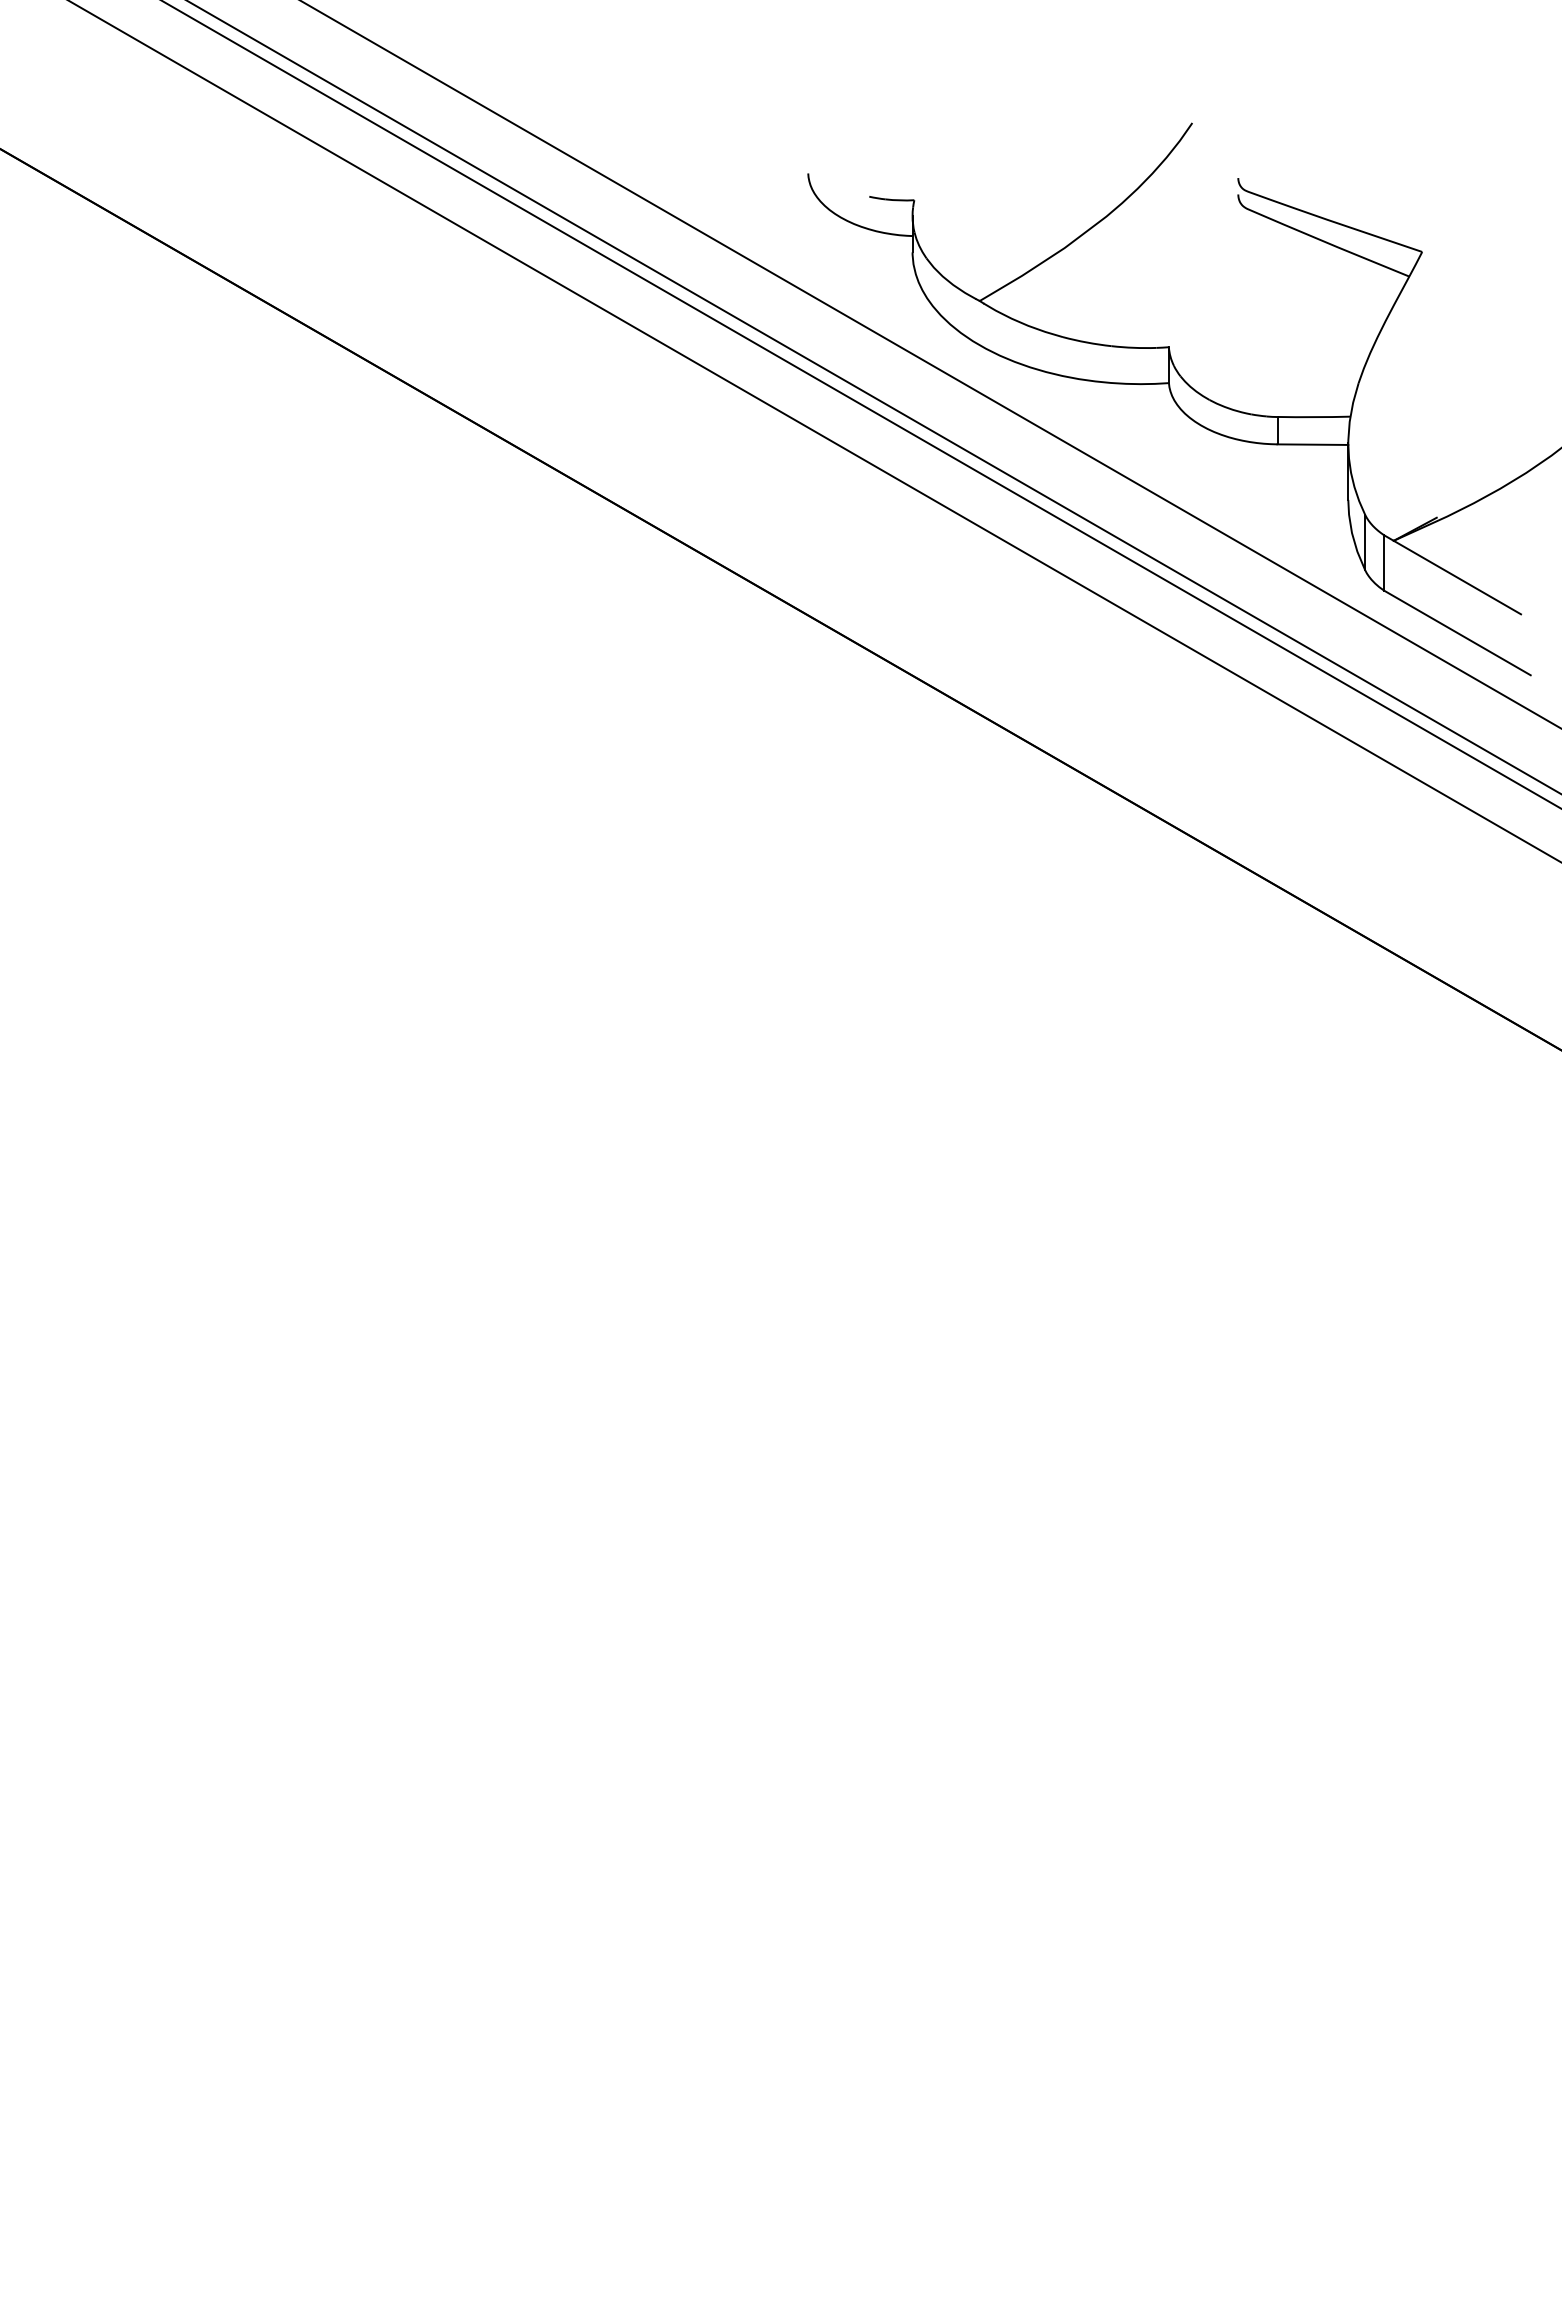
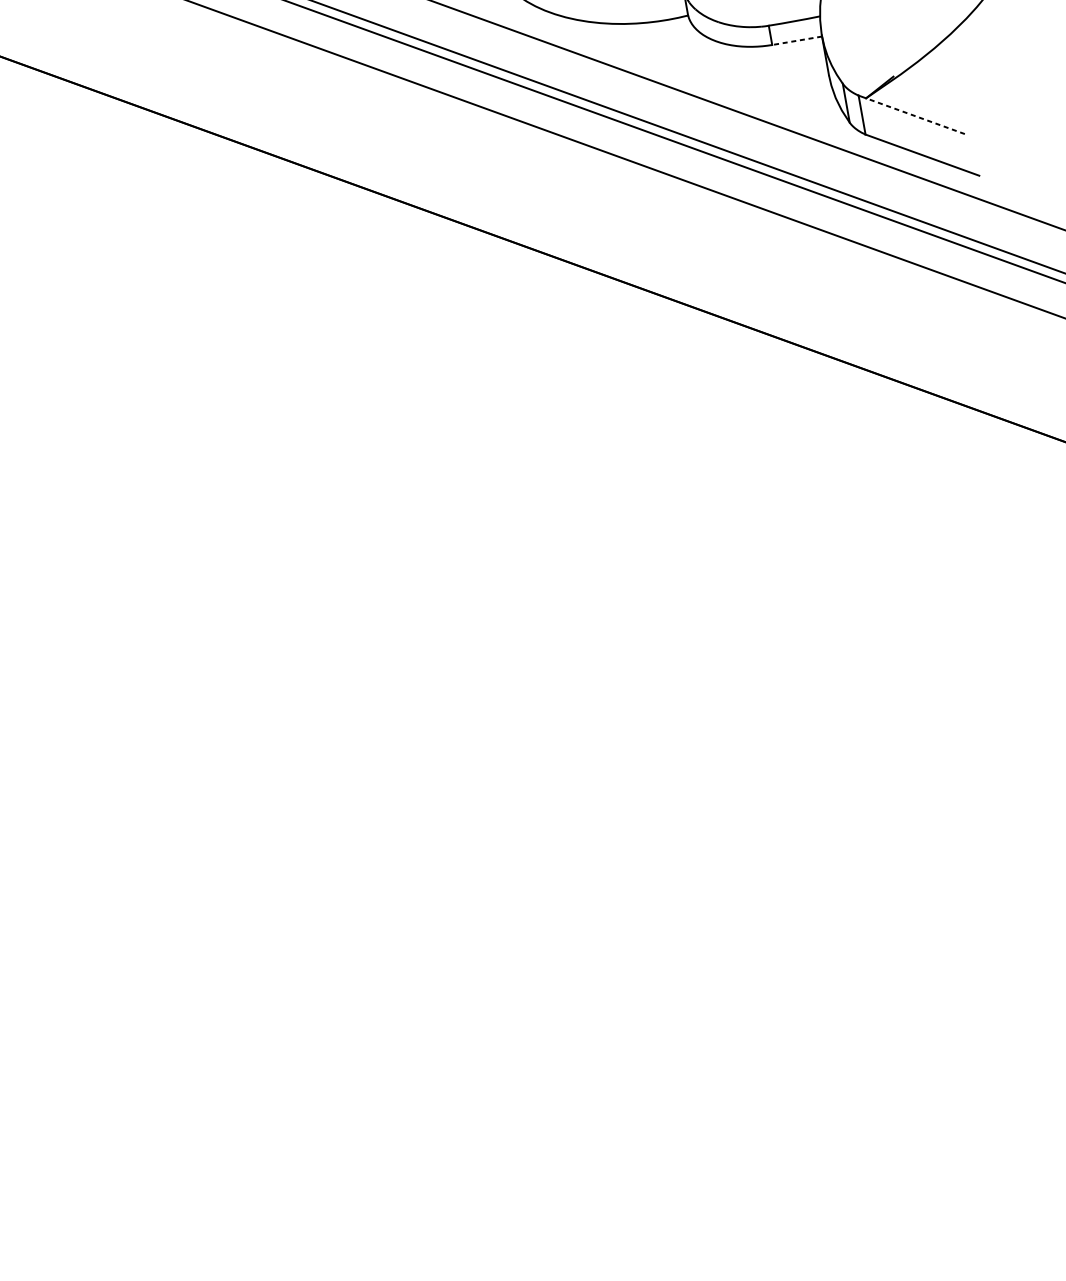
line: (1312, 444) -> (796, 40), solid -> dashed
line: (1456, 577) -> (914, 116), solid -> dashed

